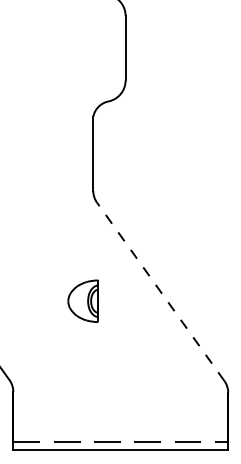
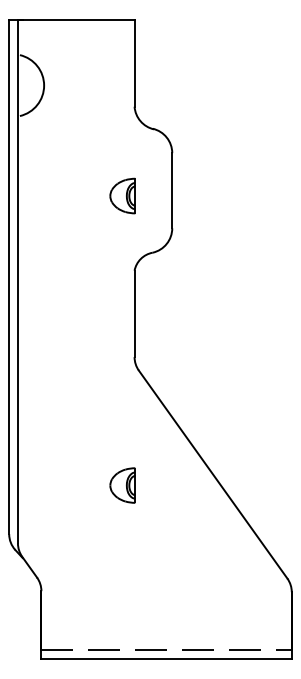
part: (82, 52) -> (122, 195), added
line: (161, 291) -> (213, 474), dashed -> solid
part: (82, 301) -> (122, 485), size x0.71

